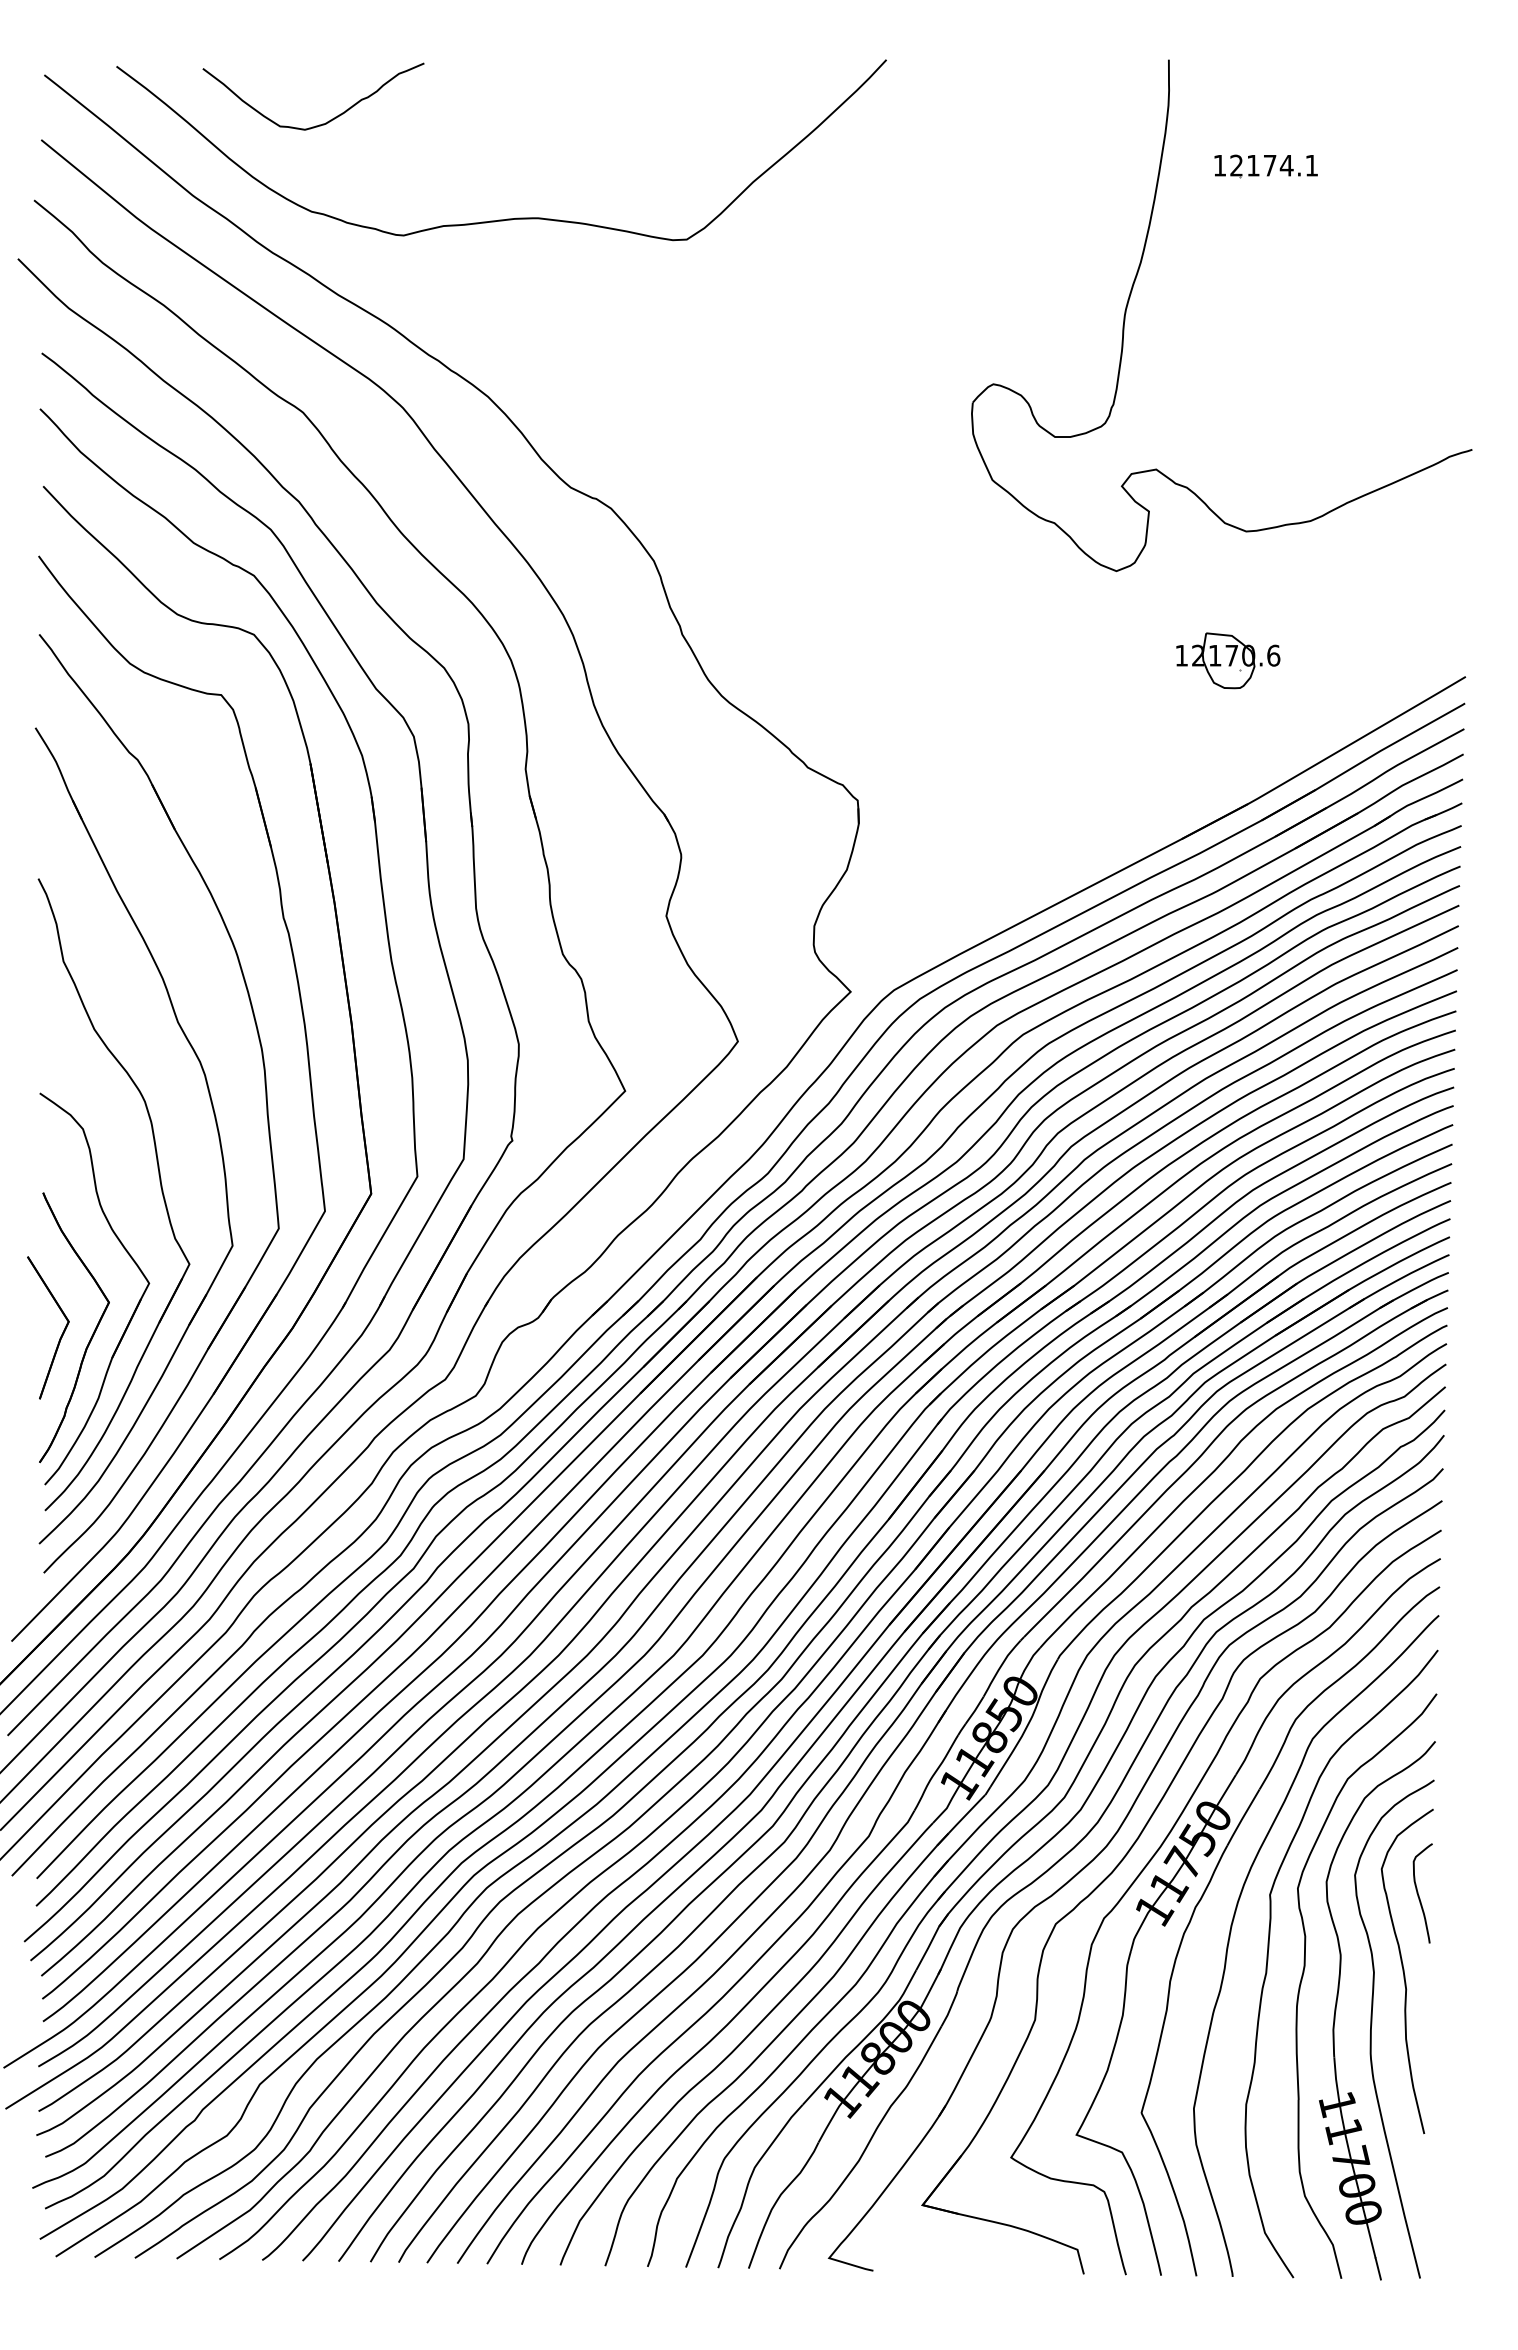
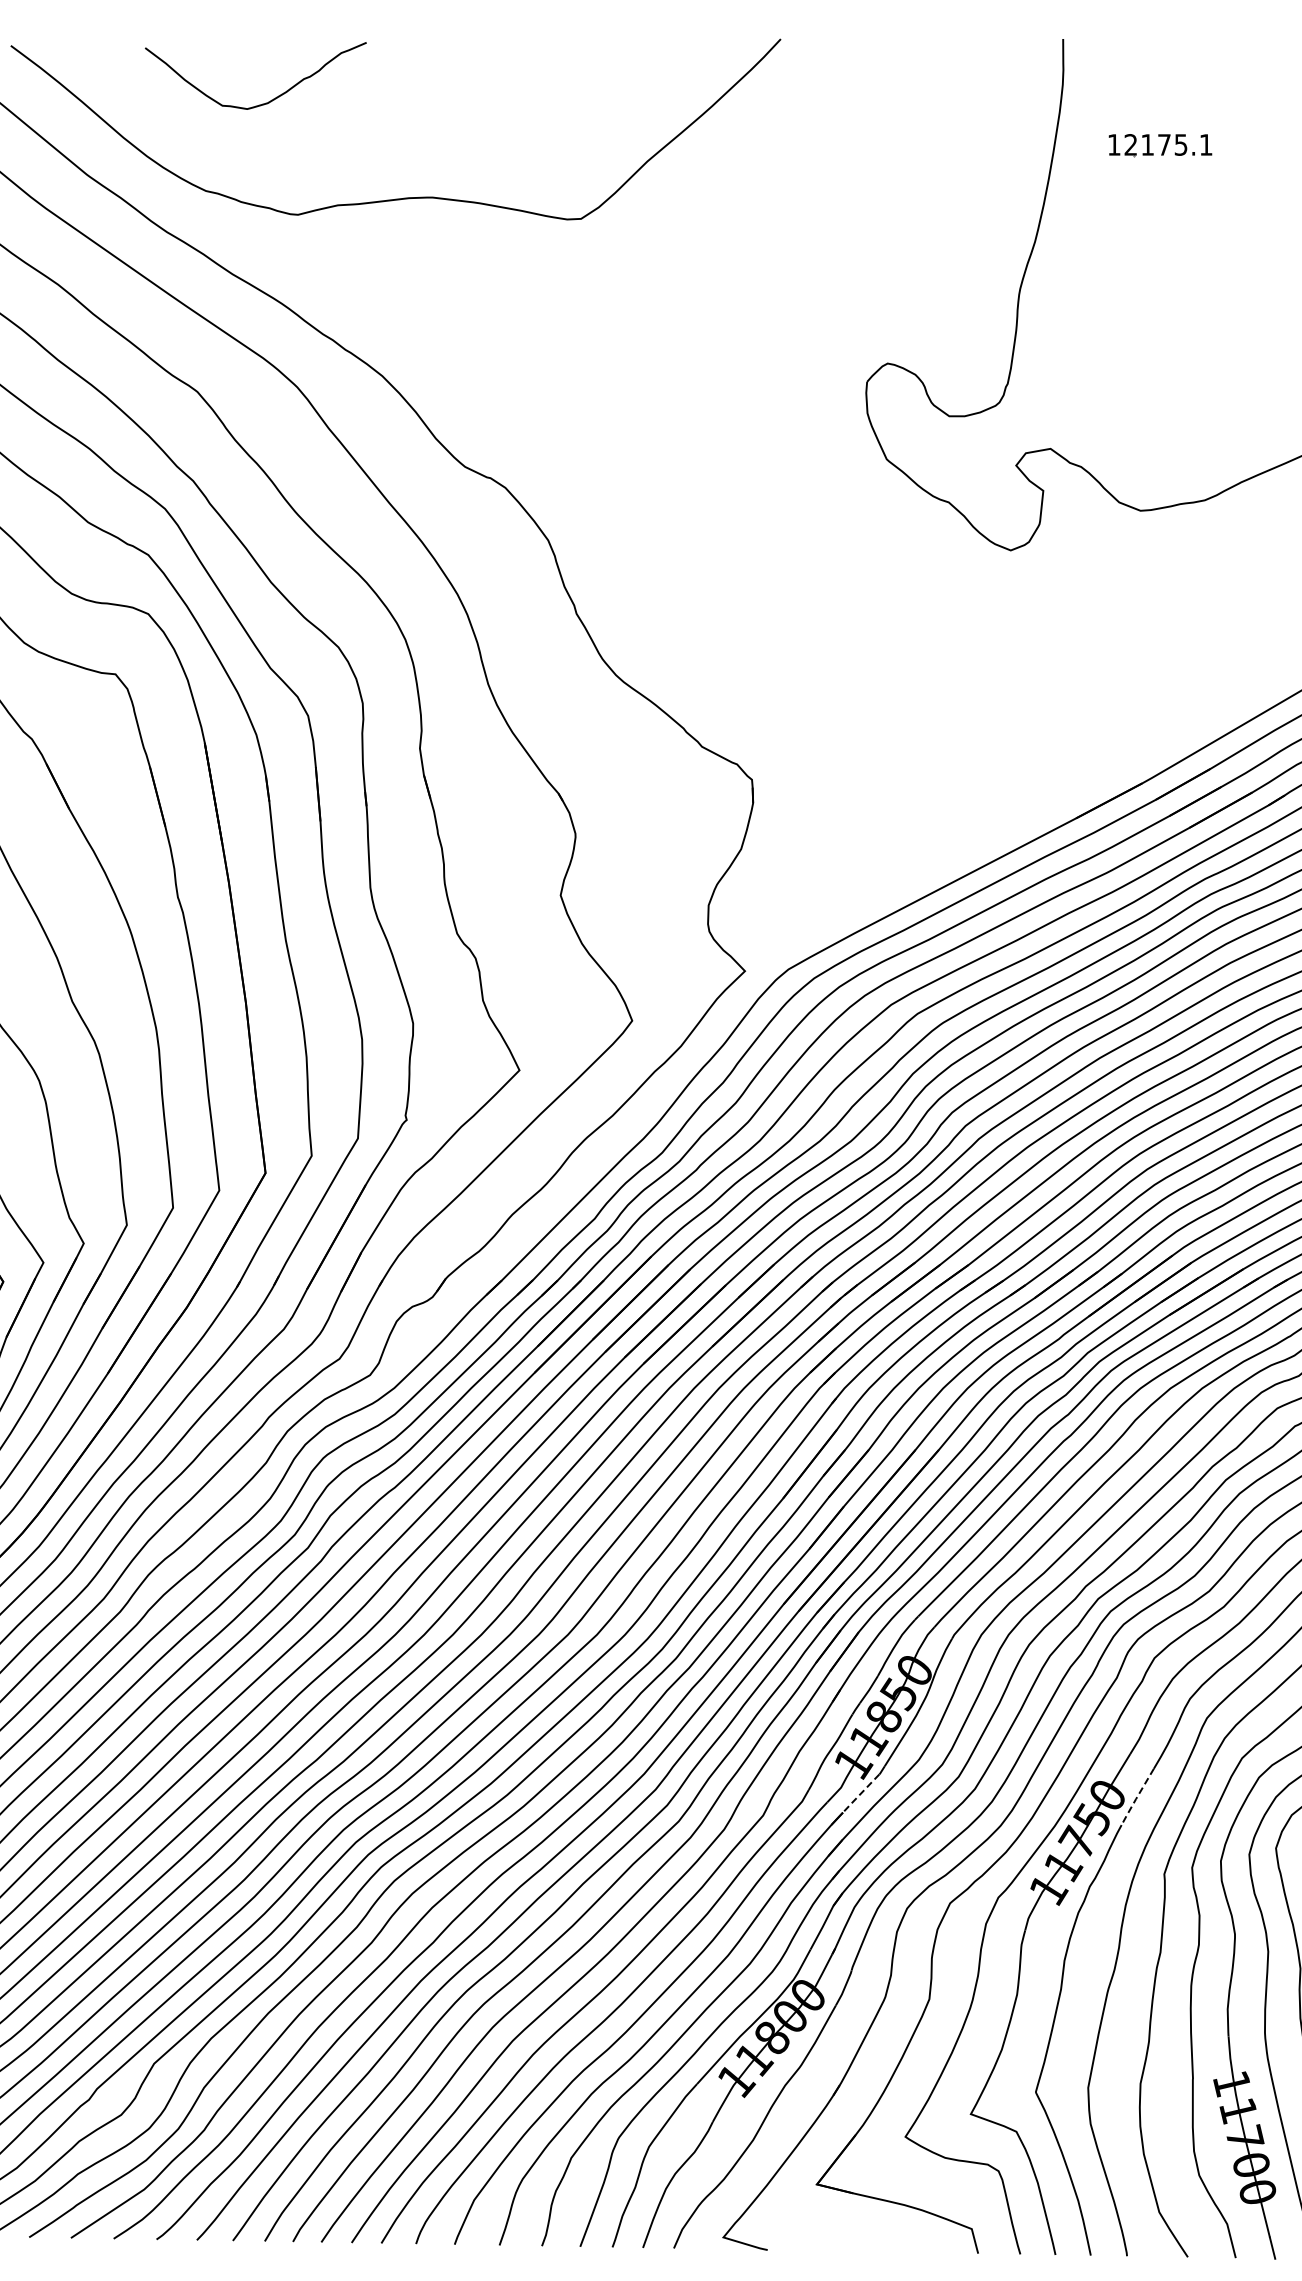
curve: (322, 123) -> (264, 102), moved
text: (1286, 165) -> (1180, 144), 12174.1 -> 12175.1
part: (1228, 660) -> (1122, 639), removed
line: (966, 1814) -> (860, 1793), solid -> dashed
line: (1242, 1818) -> (1136, 1797), solid -> dashed

